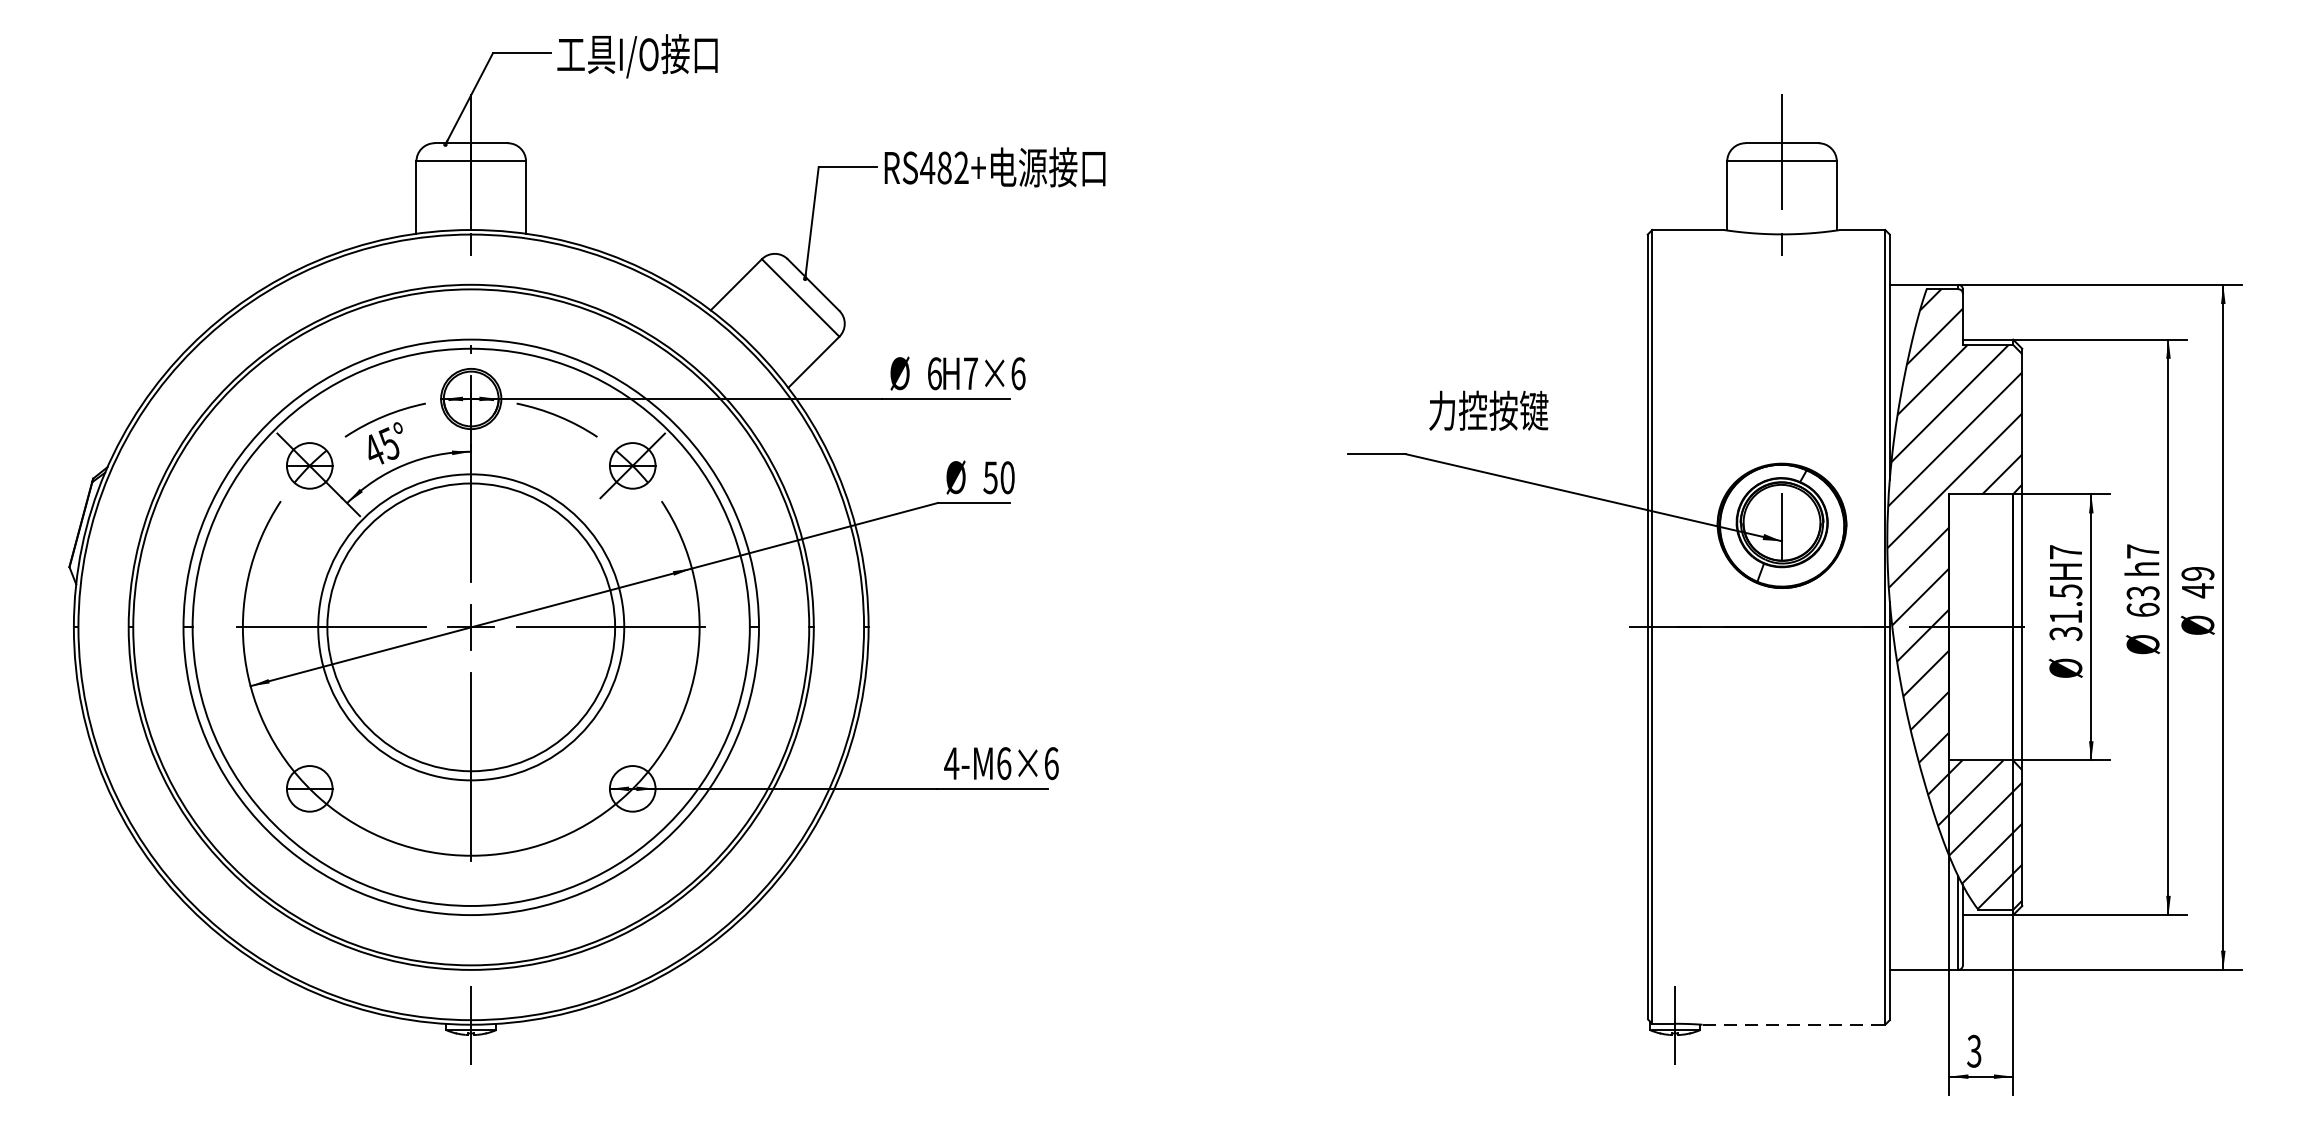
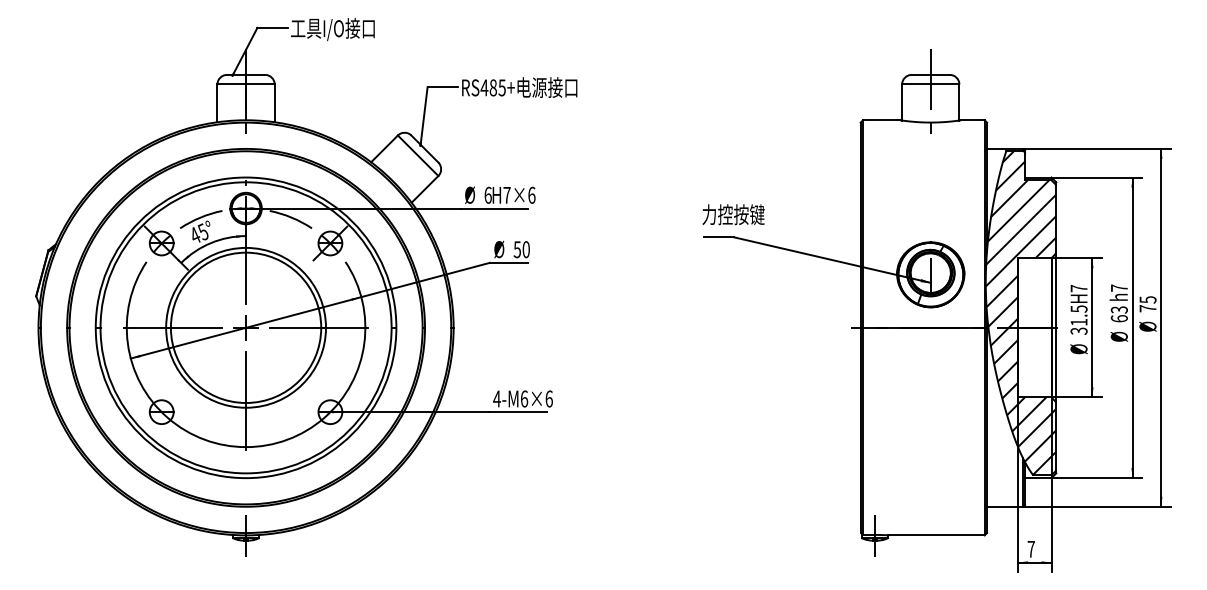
text: (960, 167) -> (501, 87), RS482+ -> RS485+
text: (1488, 410) -> (733, 214), moved
text: (2196, 582) -> (1147, 304), 49 -> 75
line: (1792, 1024) -> (936, 535), dashed -> solid
text: (1972, 1049) -> (1030, 548), 3 -> 7

